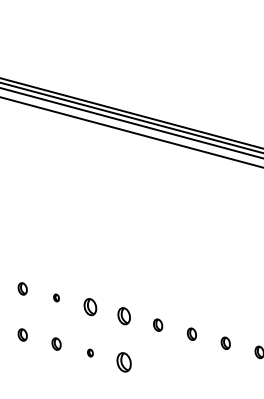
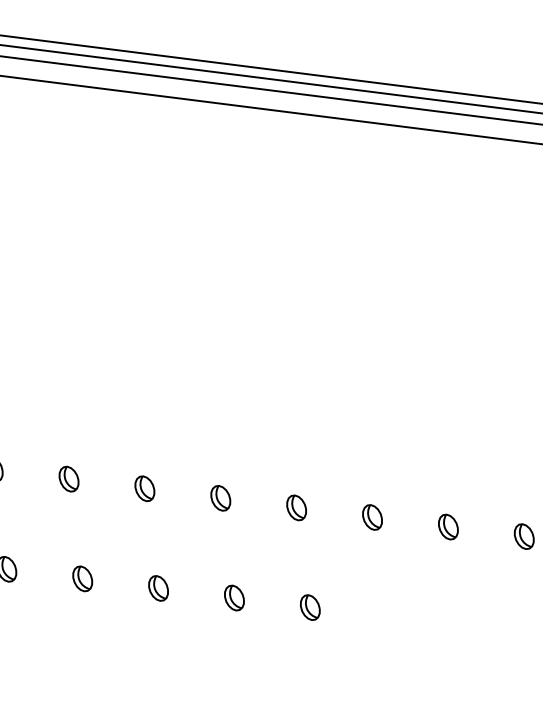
part: (56, 297) -> (144, 487), size x1.67
part: (90, 306) -> (220, 497), size x0.71
part: (124, 315) -> (296, 506), size x0.71
part: (90, 352) -> (234, 596), size x1.67
part: (124, 361) -> (310, 605), size x0.62

